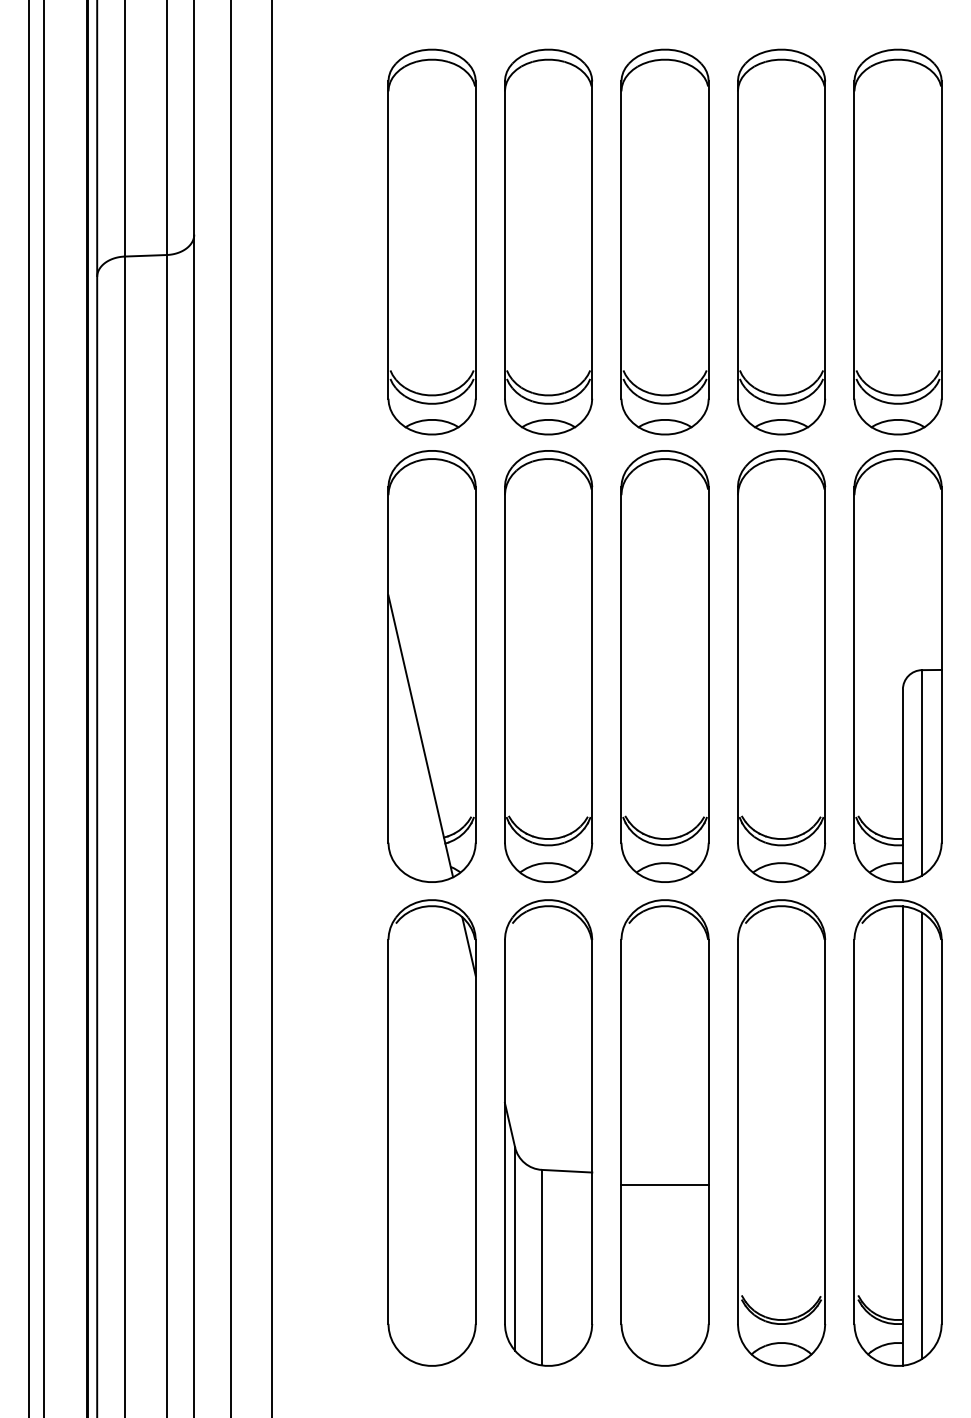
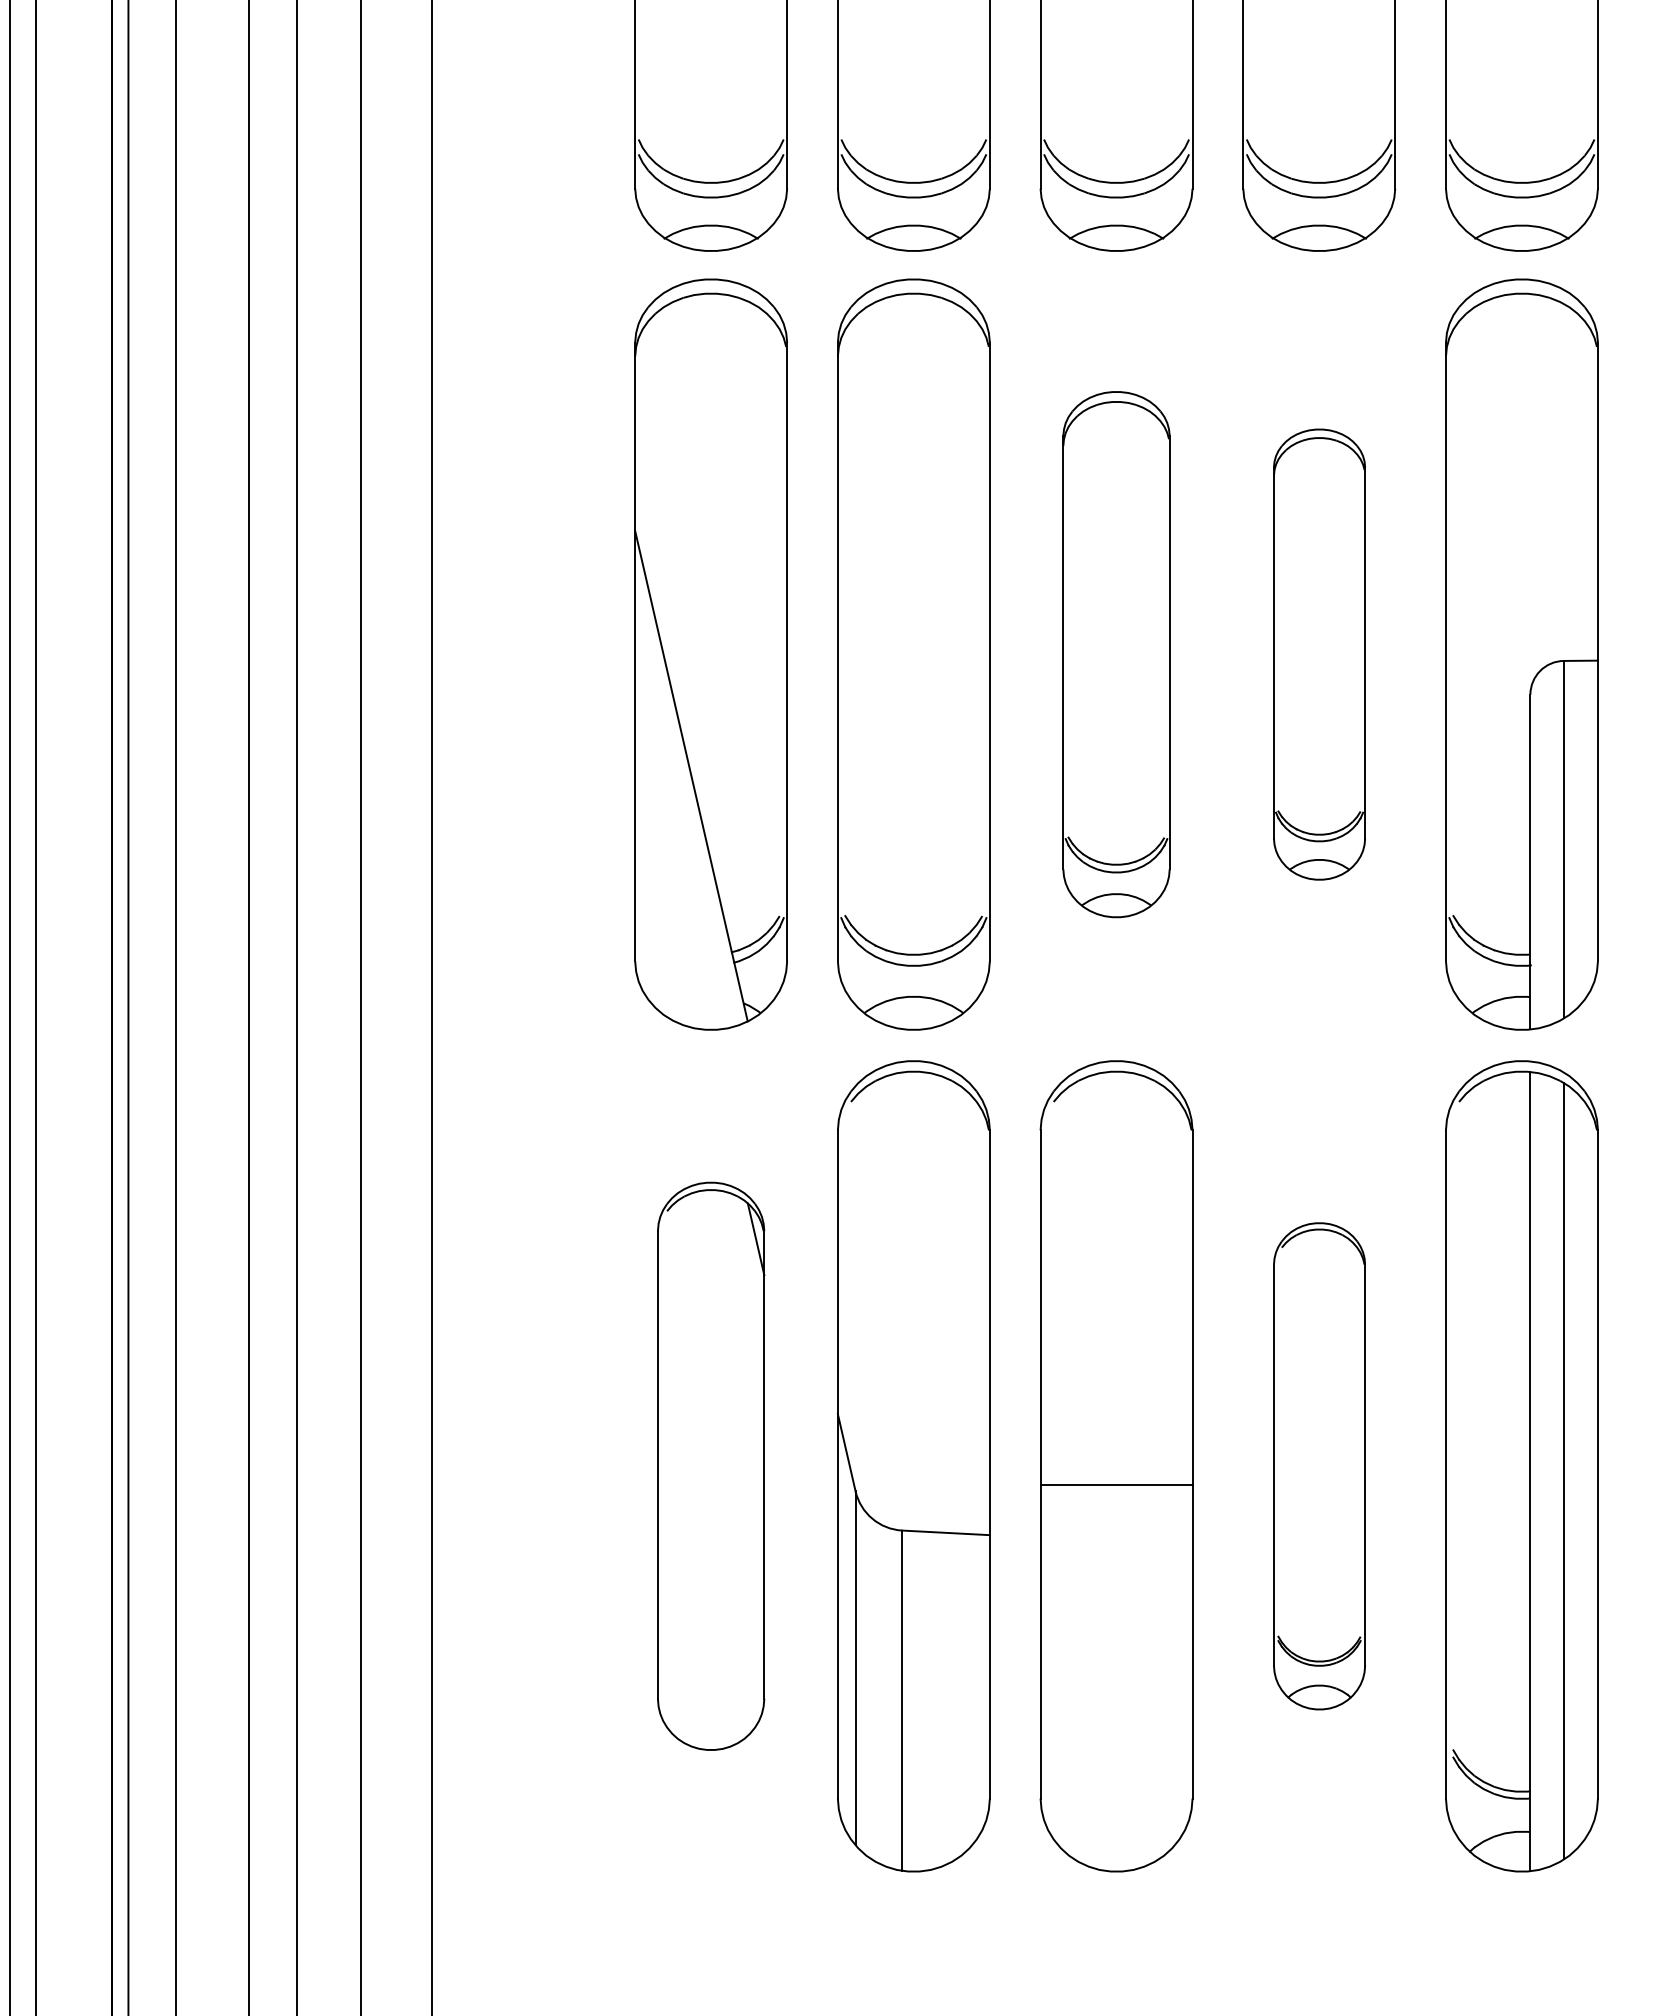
part: (664, 666) -> (1115, 654), size x0.7
part: (781, 666) -> (1319, 654), size x0.6
part: (431, 1132) -> (710, 1465), size x0.7
part: (781, 1132) -> (1319, 1465), size x0.6
line: (664, 1184) -> (1115, 1484), moved

